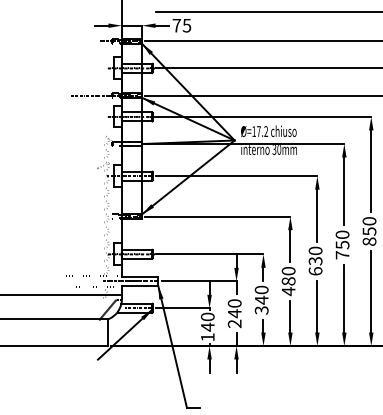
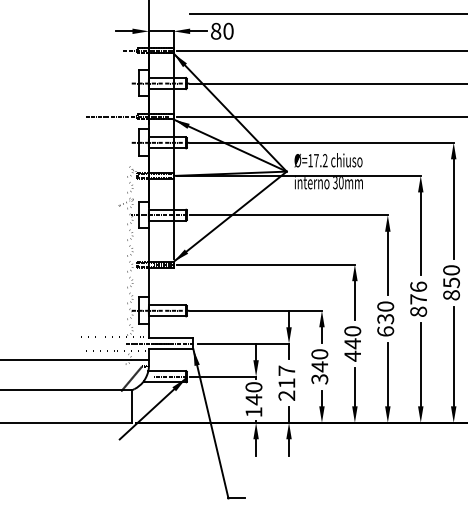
text: (181, 25) -> (221, 31), 75 -> 80
text: (342, 244) -> (418, 298), 750 -> 876
text: (288, 280) -> (352, 342), 480 -> 440
text: (234, 308) -> (286, 376), 240 -> 217

